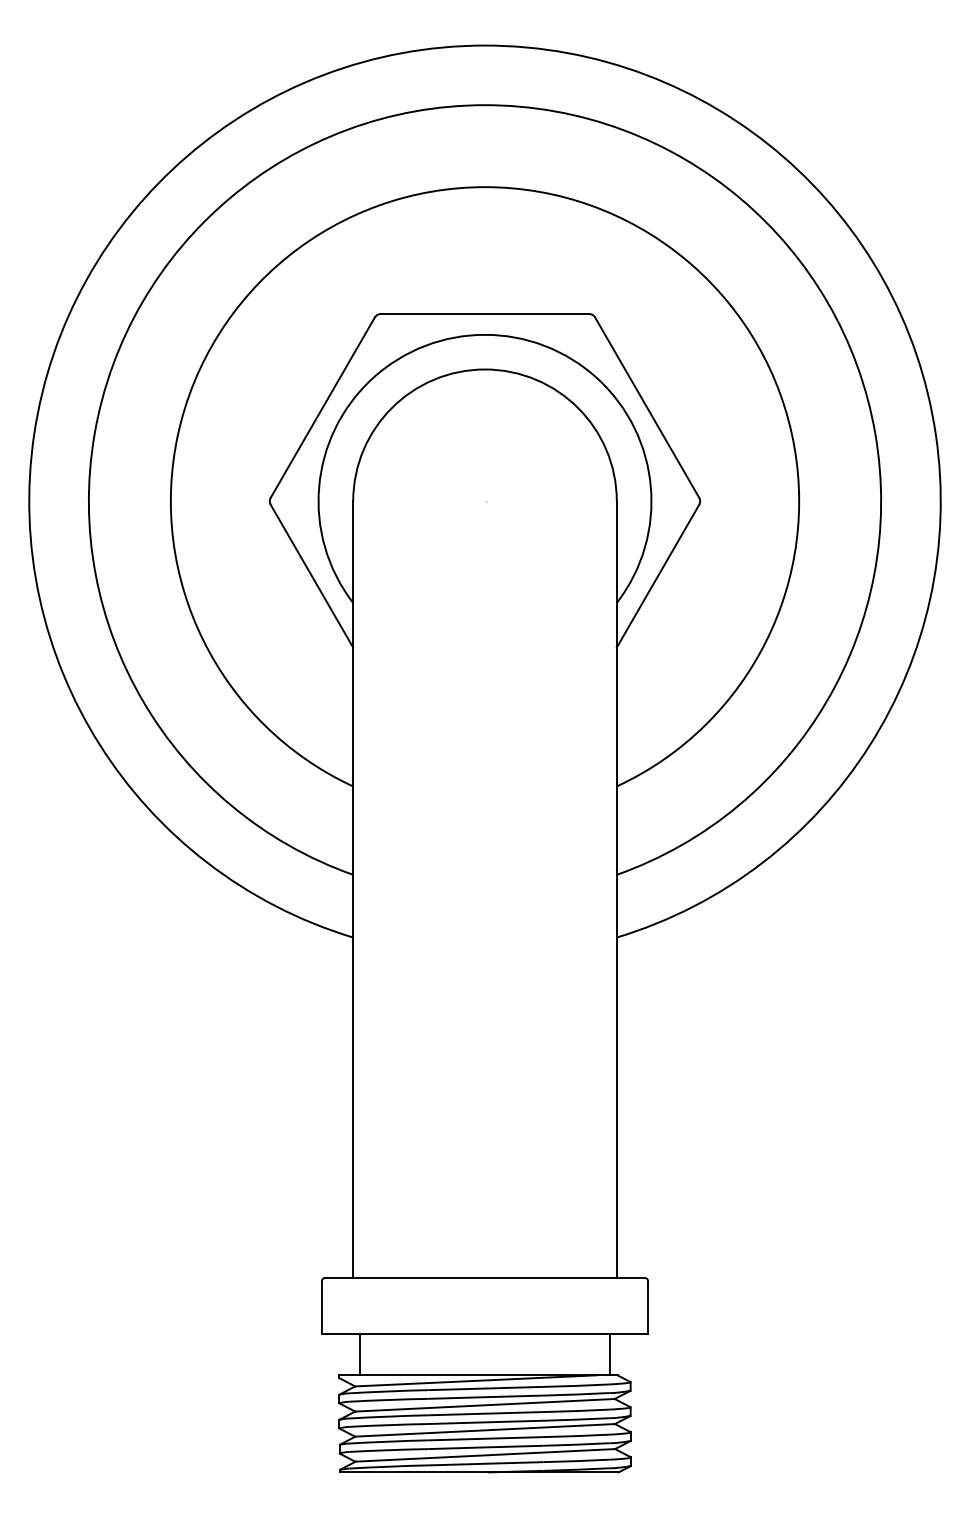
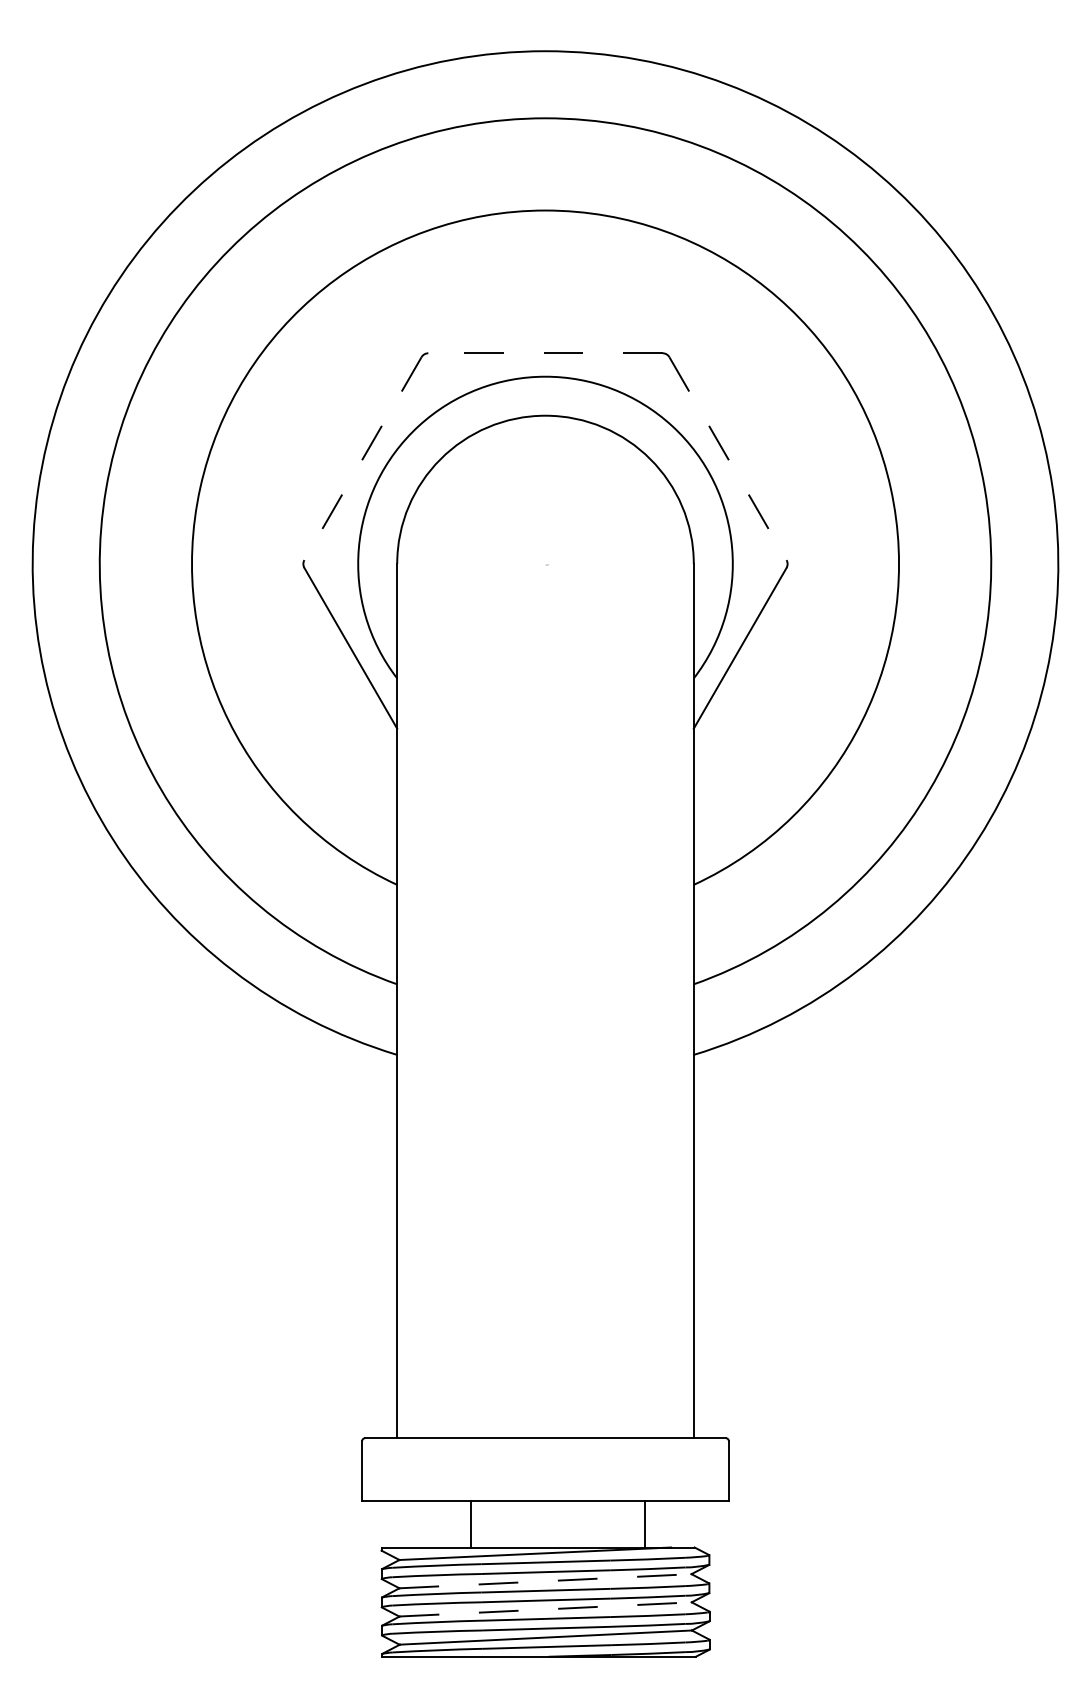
line: (485, 314) -> (545, 353), solid -> dashed
line: (322, 408) -> (362, 459), solid -> dashed
line: (647, 408) -> (728, 459), solid -> dashed
line: (359, 1353) -> (470, 1523), moved
line: (609, 1353) -> (644, 1523), moved
line: (485, 1405) -> (545, 1581), solid -> dashed
line: (485, 1430) -> (546, 1609), solid -> dashed

